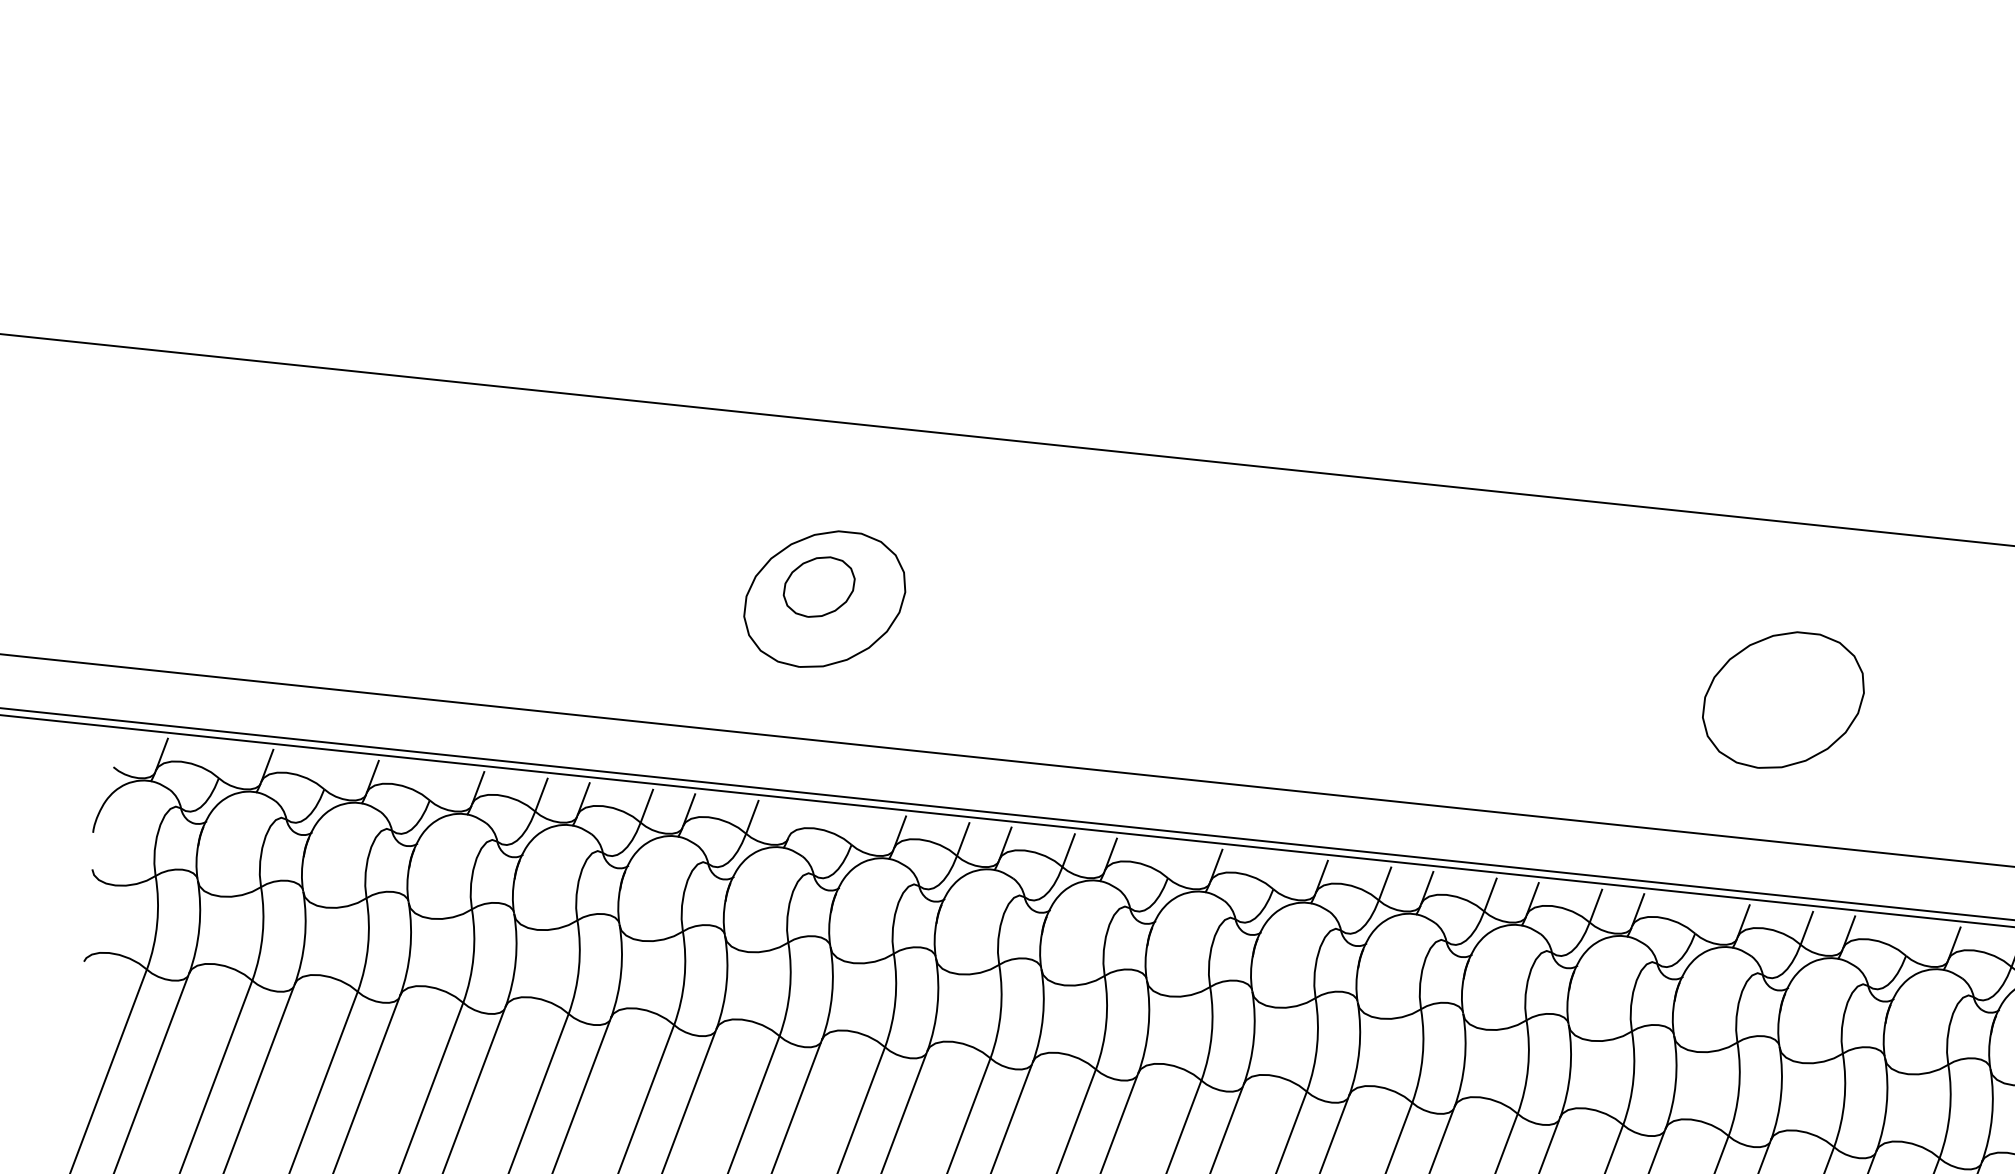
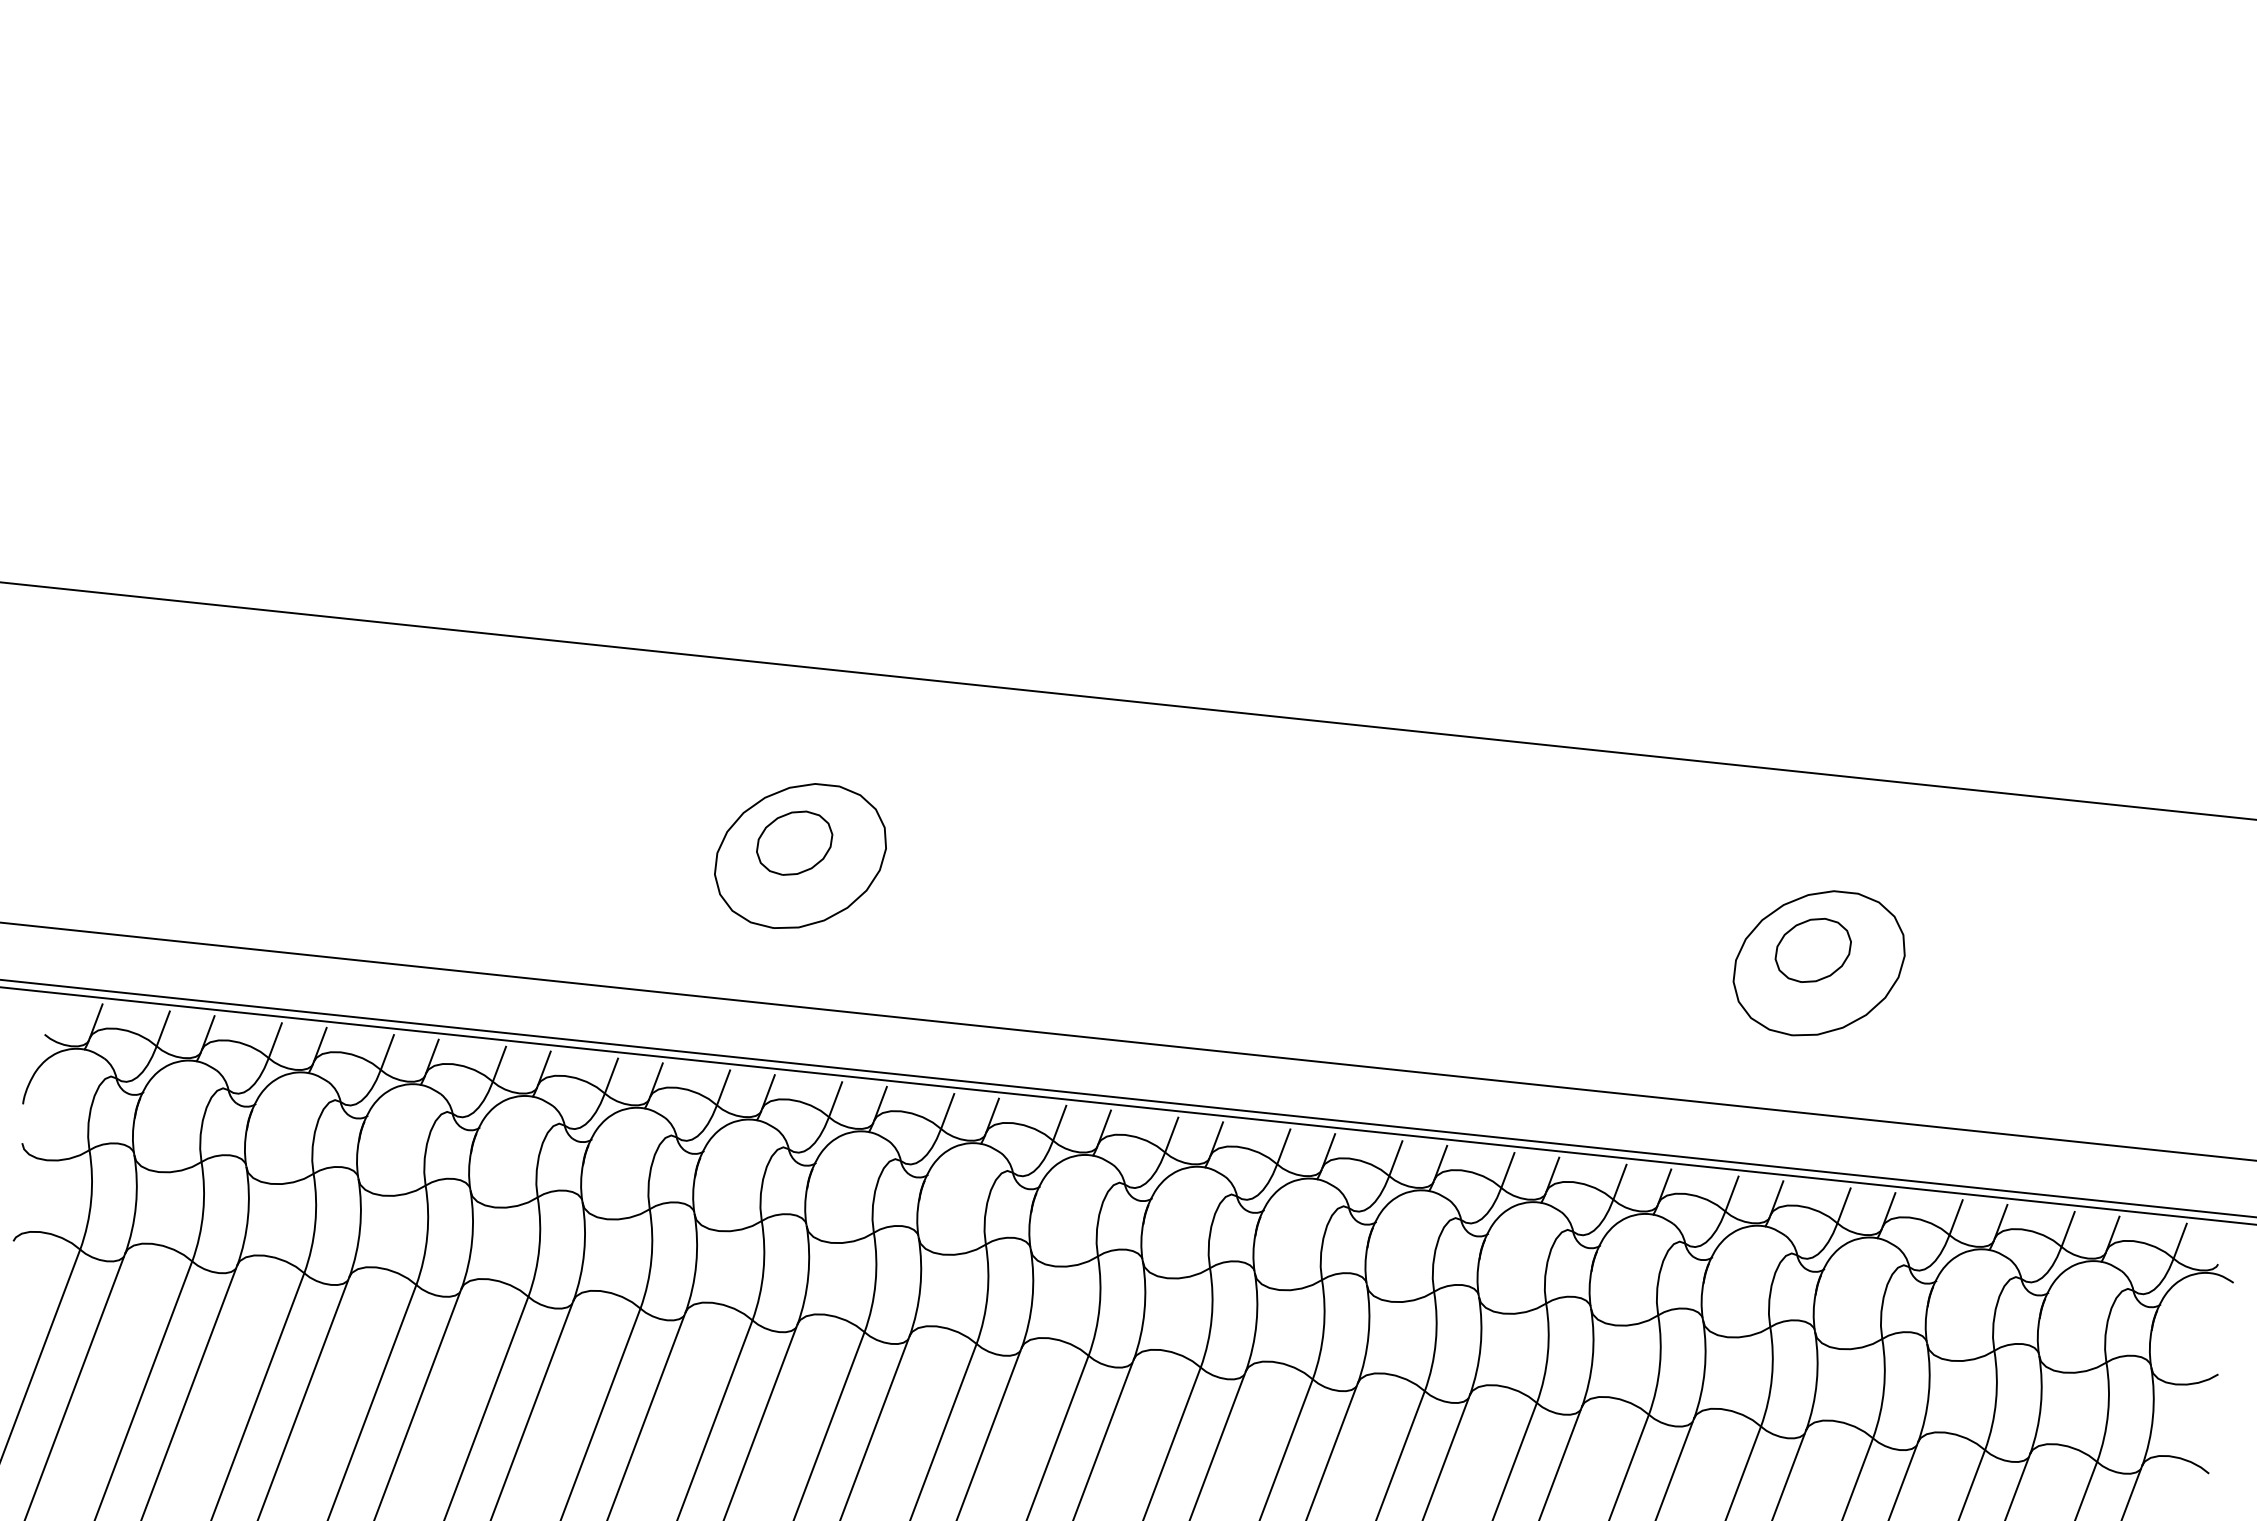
part: (1777, 688) -> (1812, 950), added
line: (224, 761) -> (162, 1028), added
line: (329, 772) -> (274, 1040), added
line: (435, 784) -> (386, 1052), added
line: (794, 820) -> (768, 1091), added
line: (857, 828) -> (835, 1099), added
line: (1173, 861) -> (1171, 1134), added
line: (1279, 872) -> (1283, 1146), added
line: (1700, 916) -> (1731, 1193), added
line: (1911, 939) -> (1955, 1217), added

